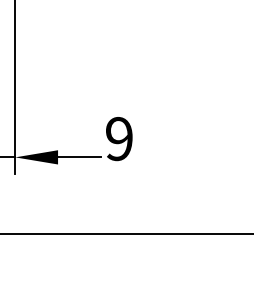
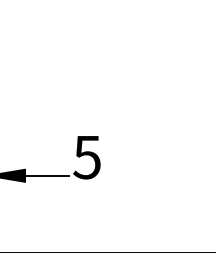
text: (118, 139) -> (86, 157), 9 -> 5

